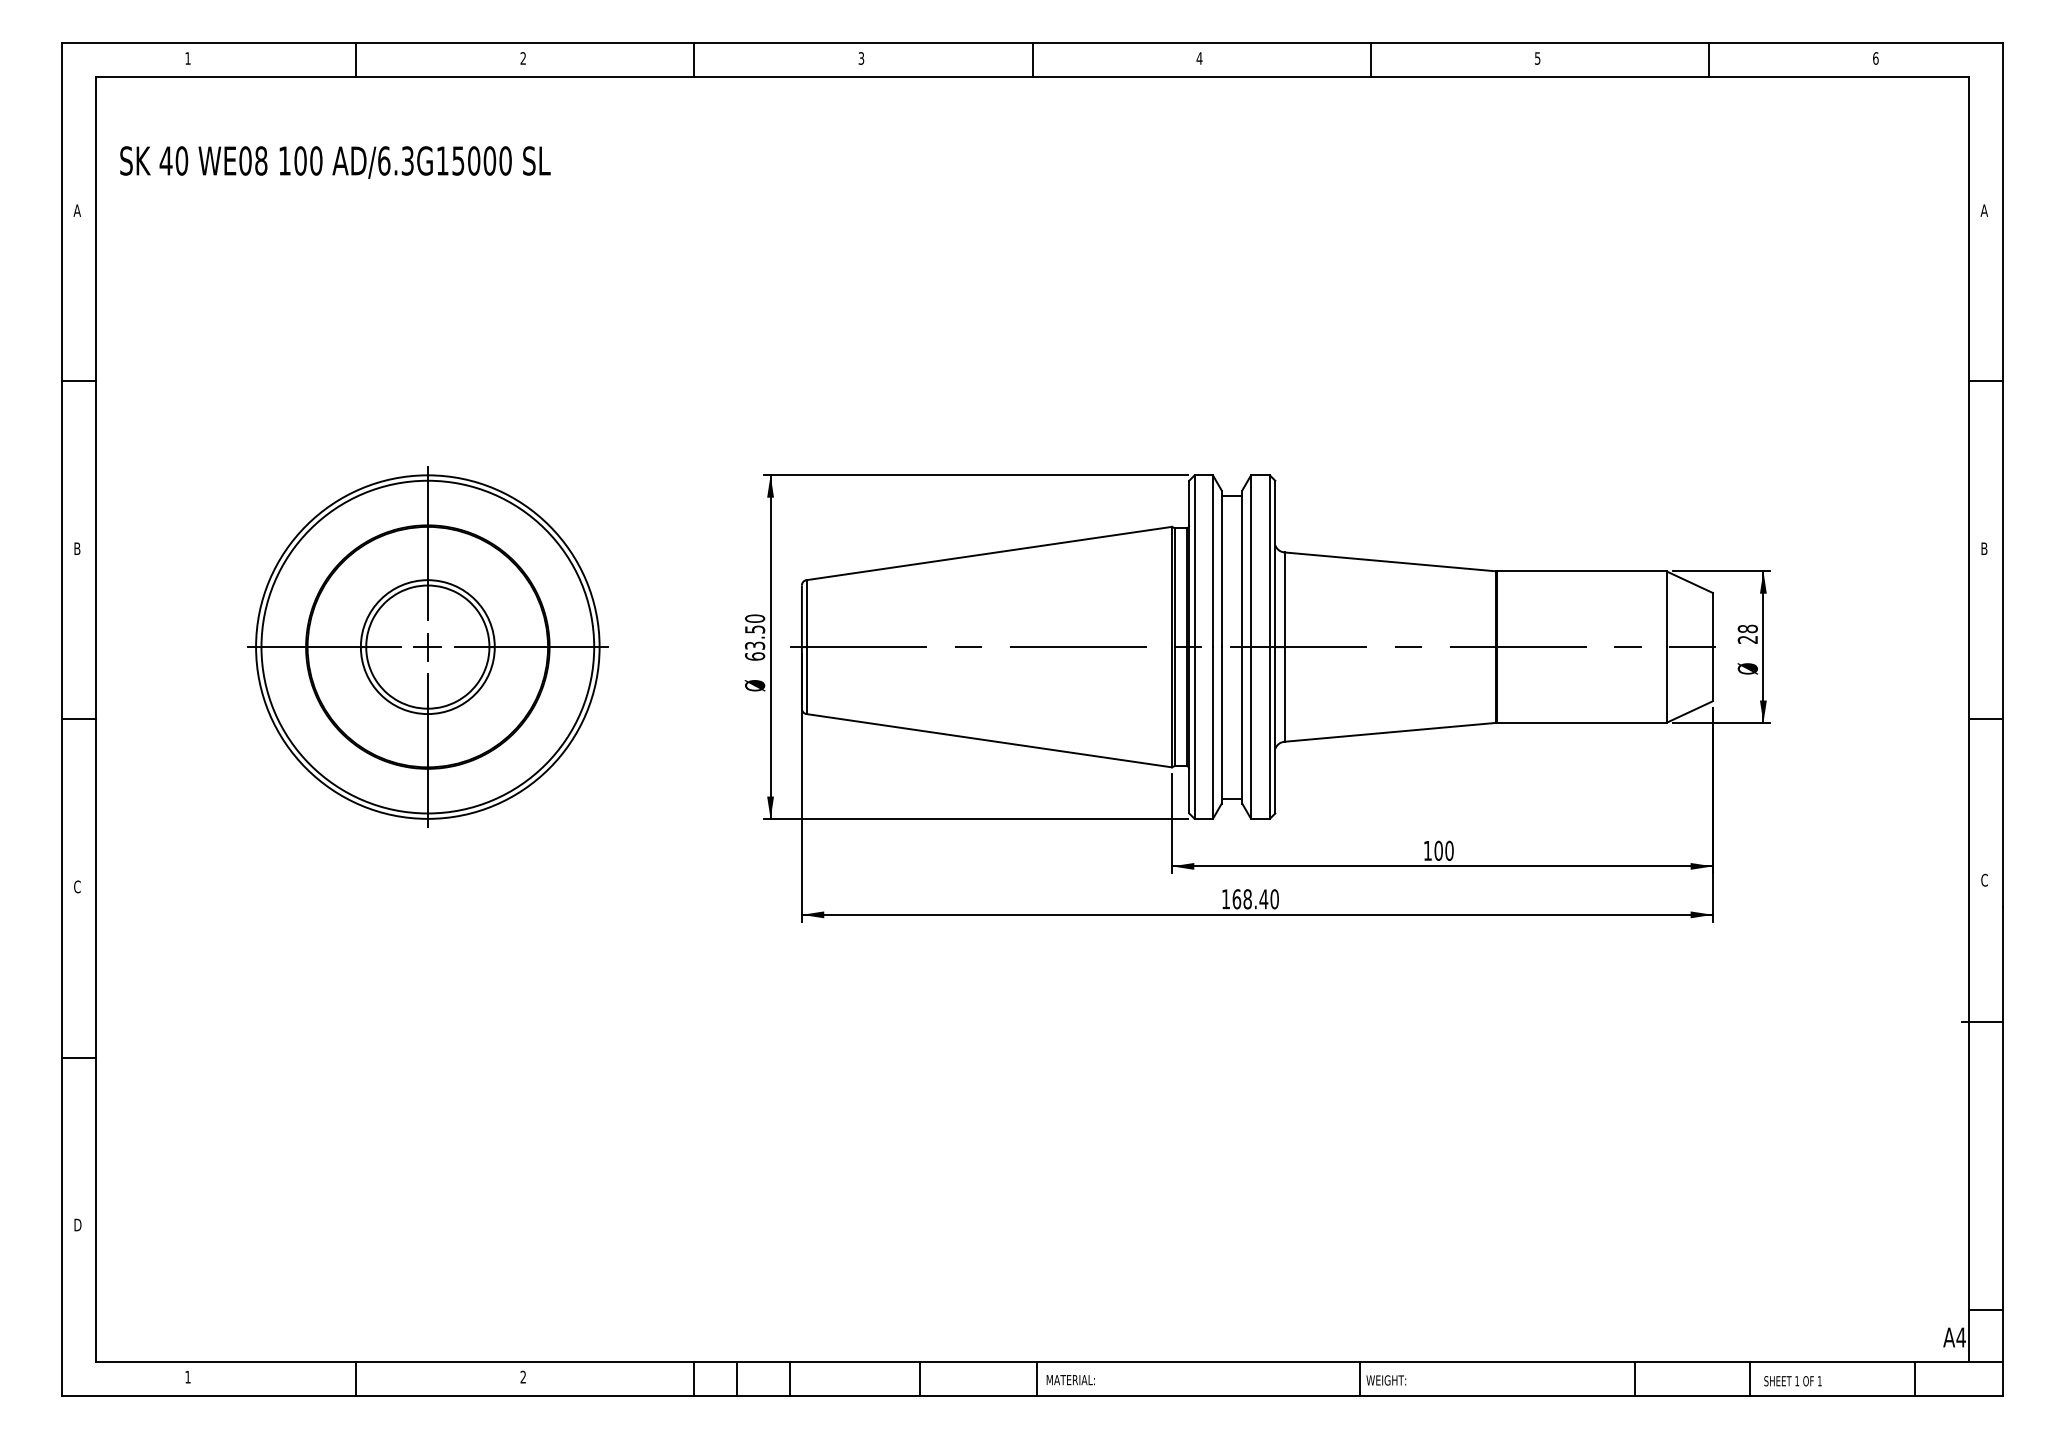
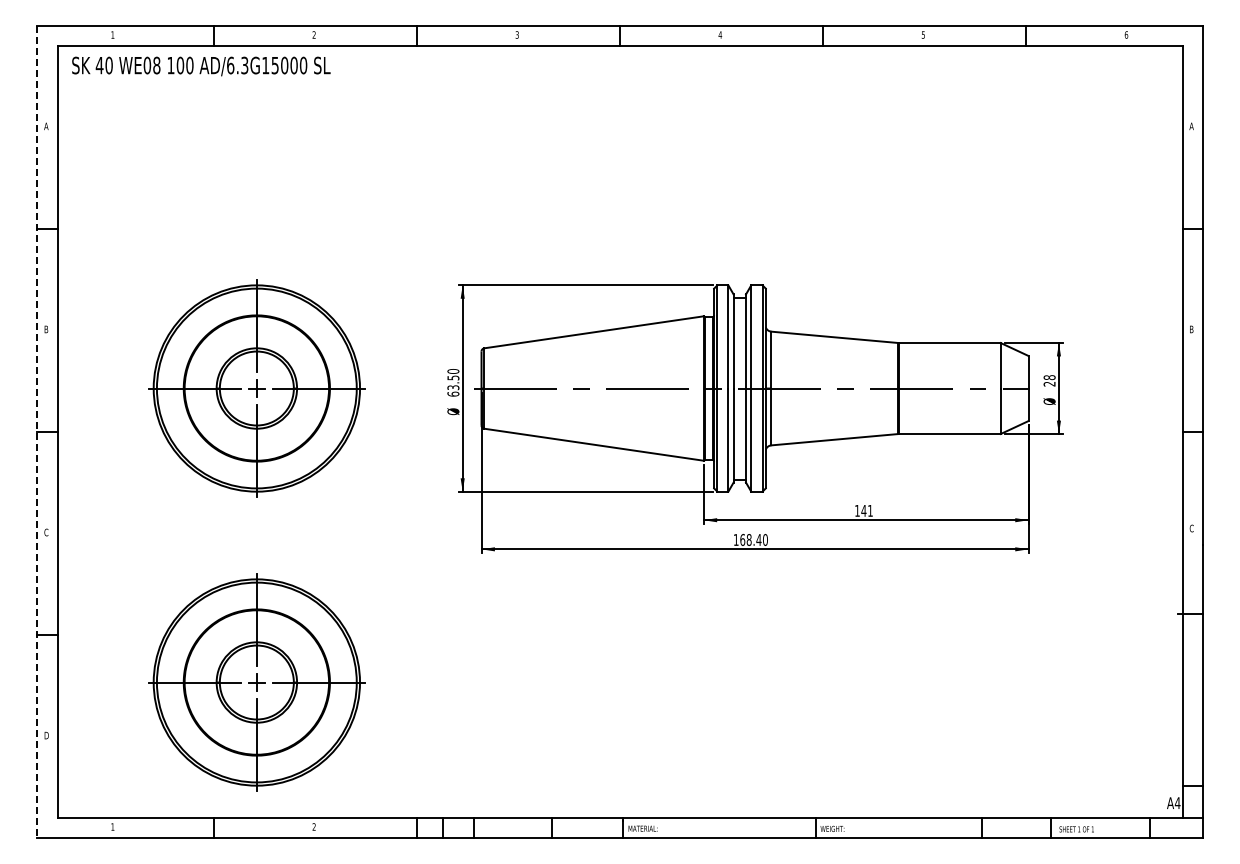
text: (335, 162) -> (201, 66), moved
line: (62, 720) -> (37, 432), solid -> dashed
text: (1442, 850) -> (866, 510), 100 -> 141
part: (427, 1136) -> (256, 682), added

